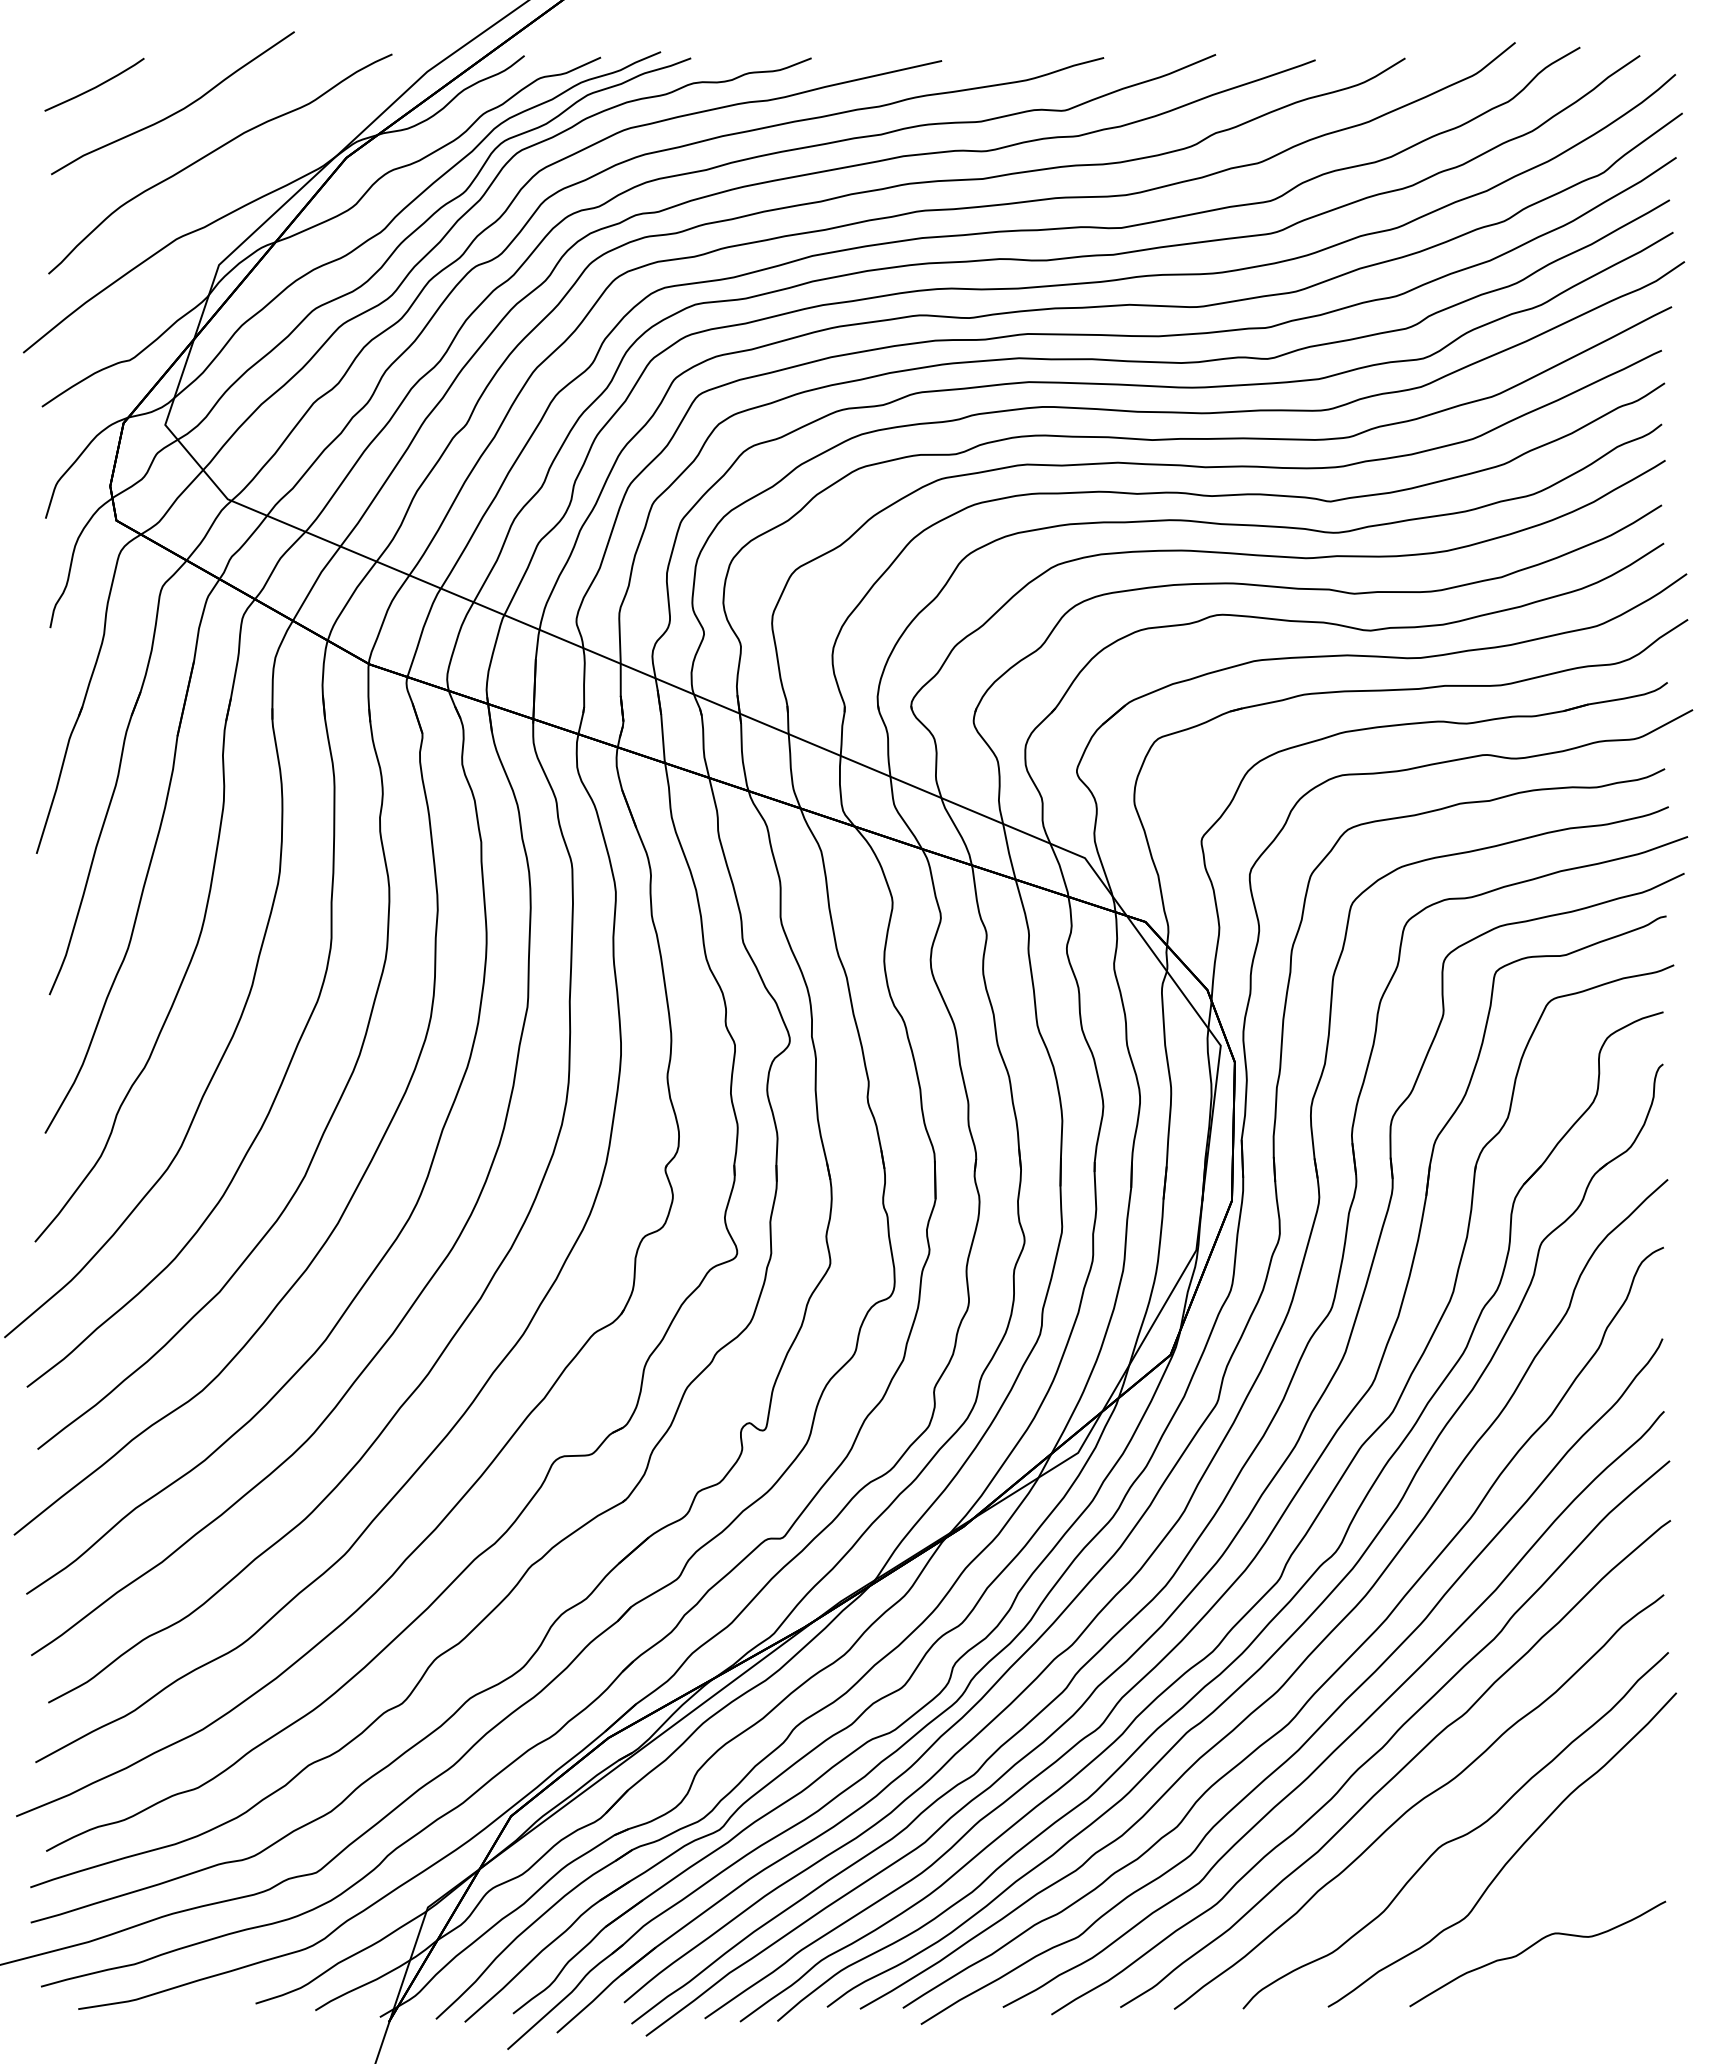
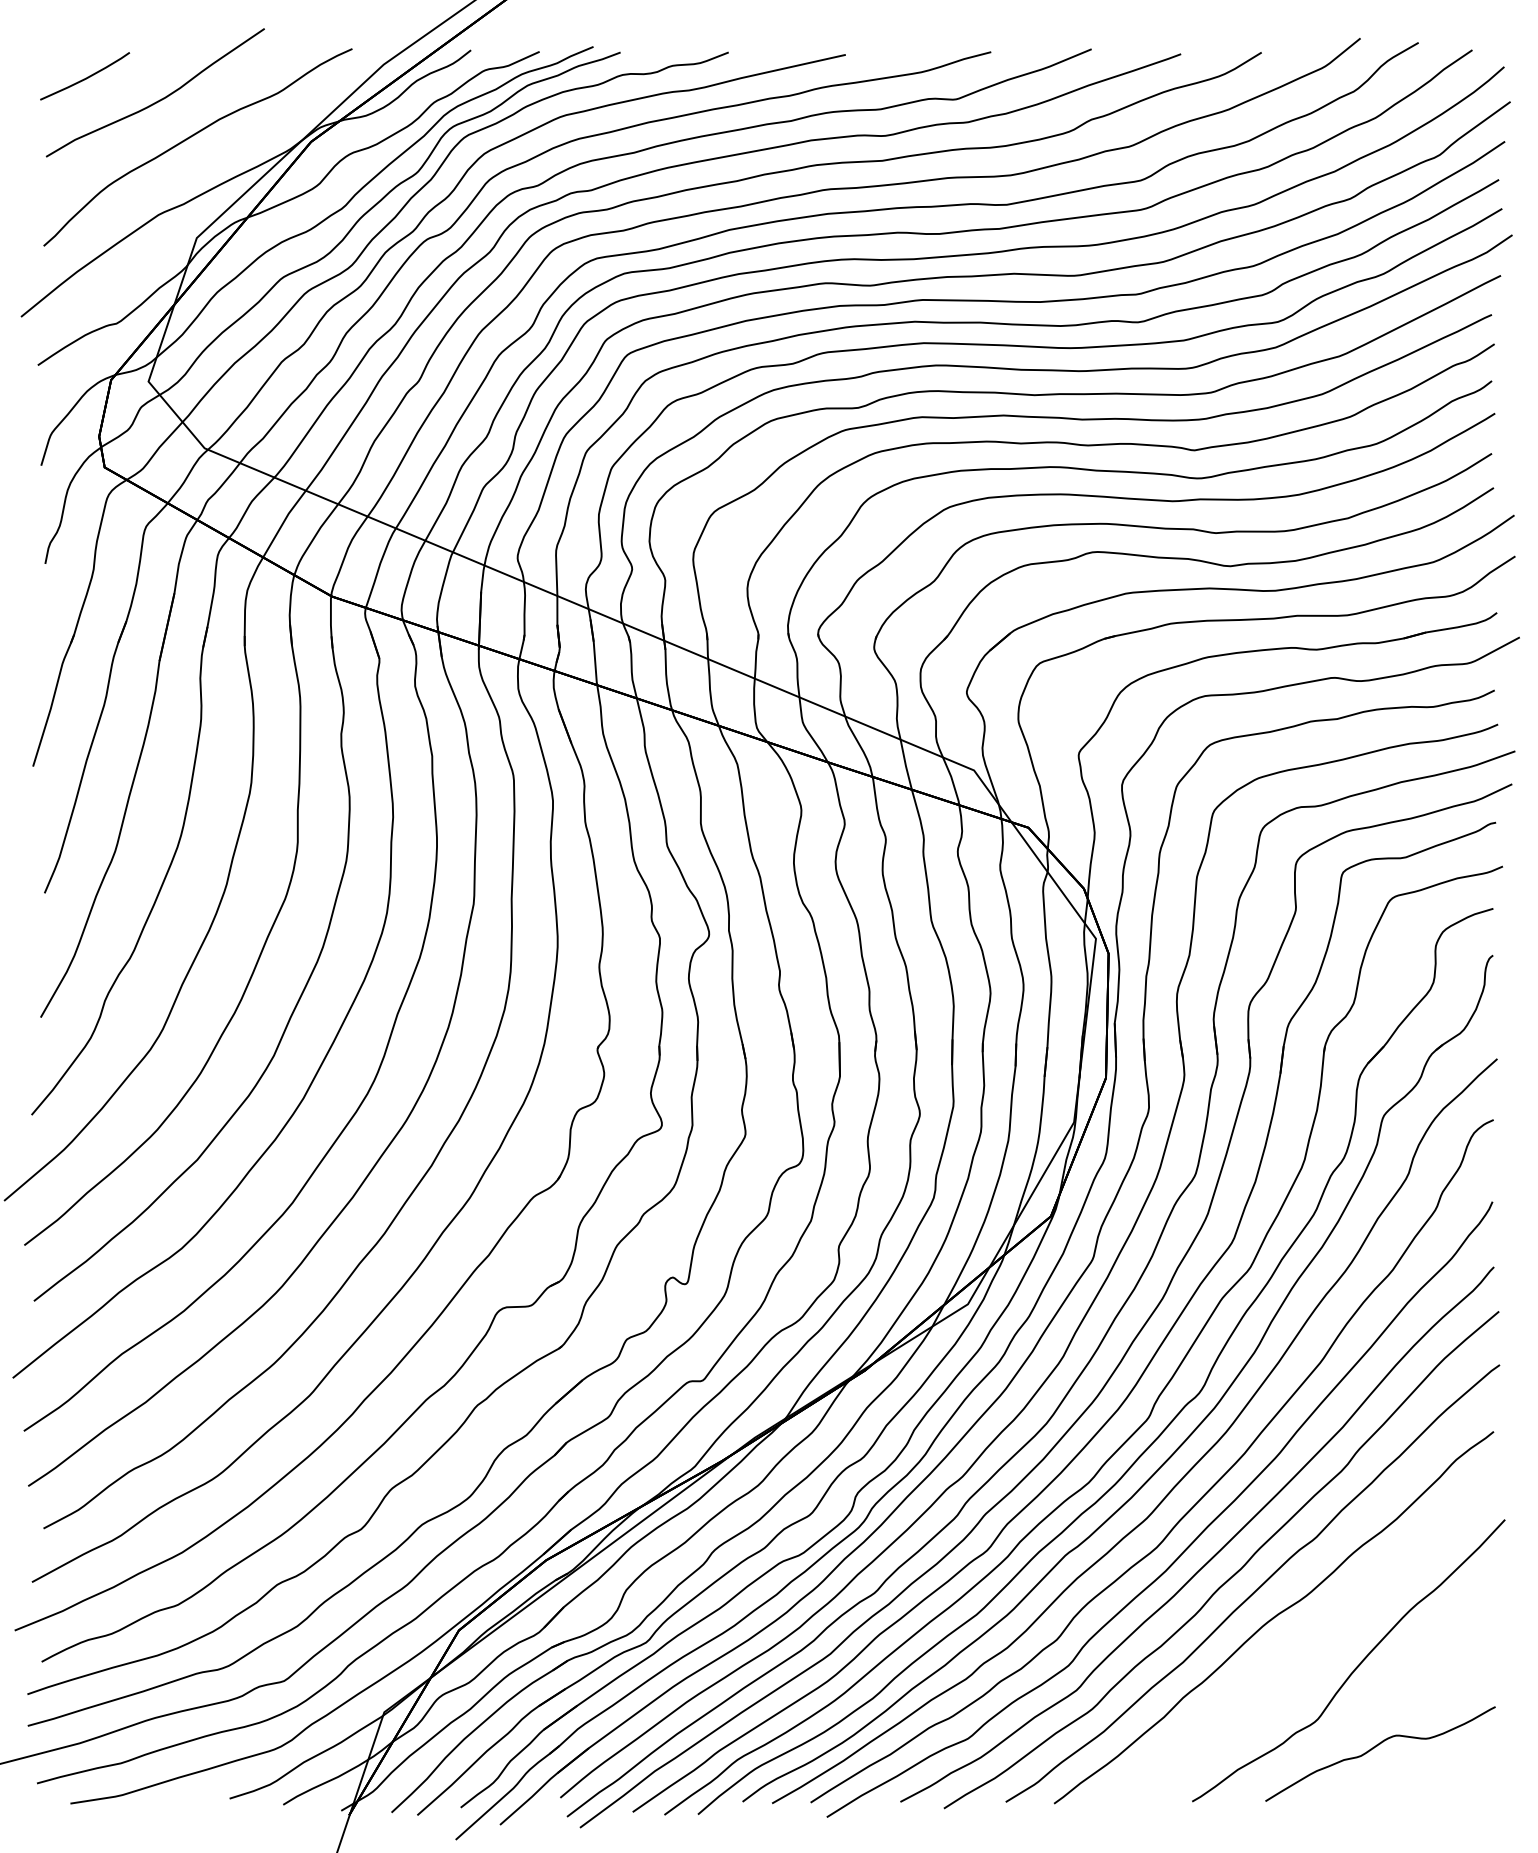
curve: (1458, 1836) -> (1309, 1648), removed

